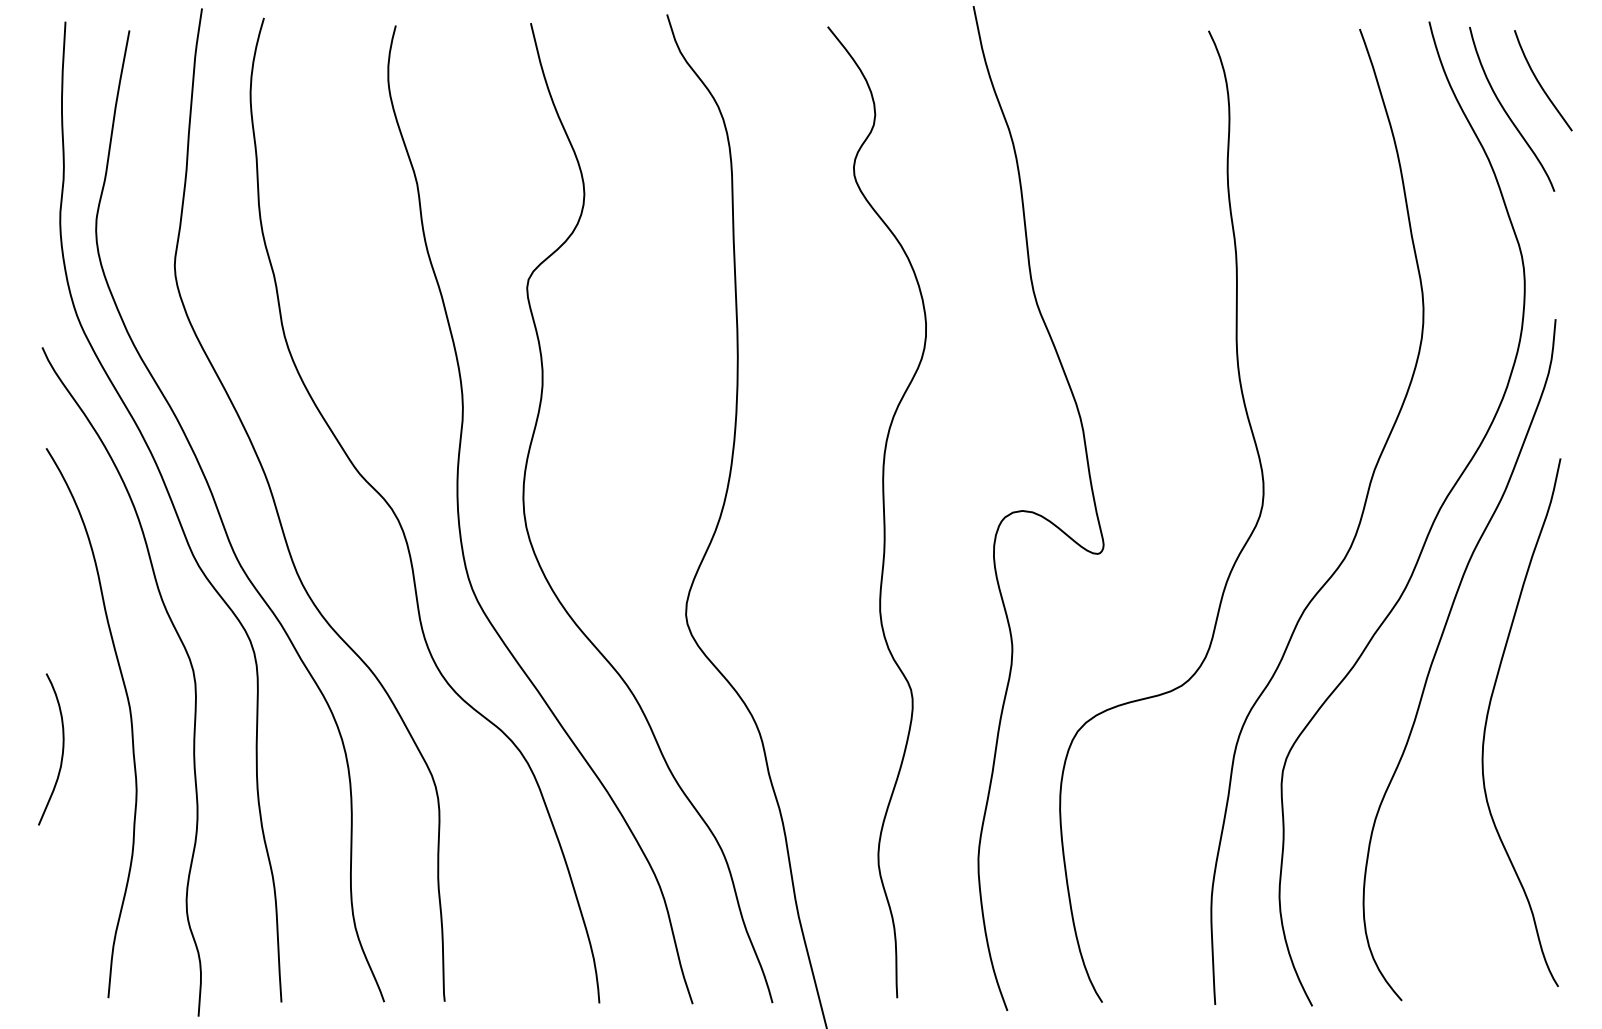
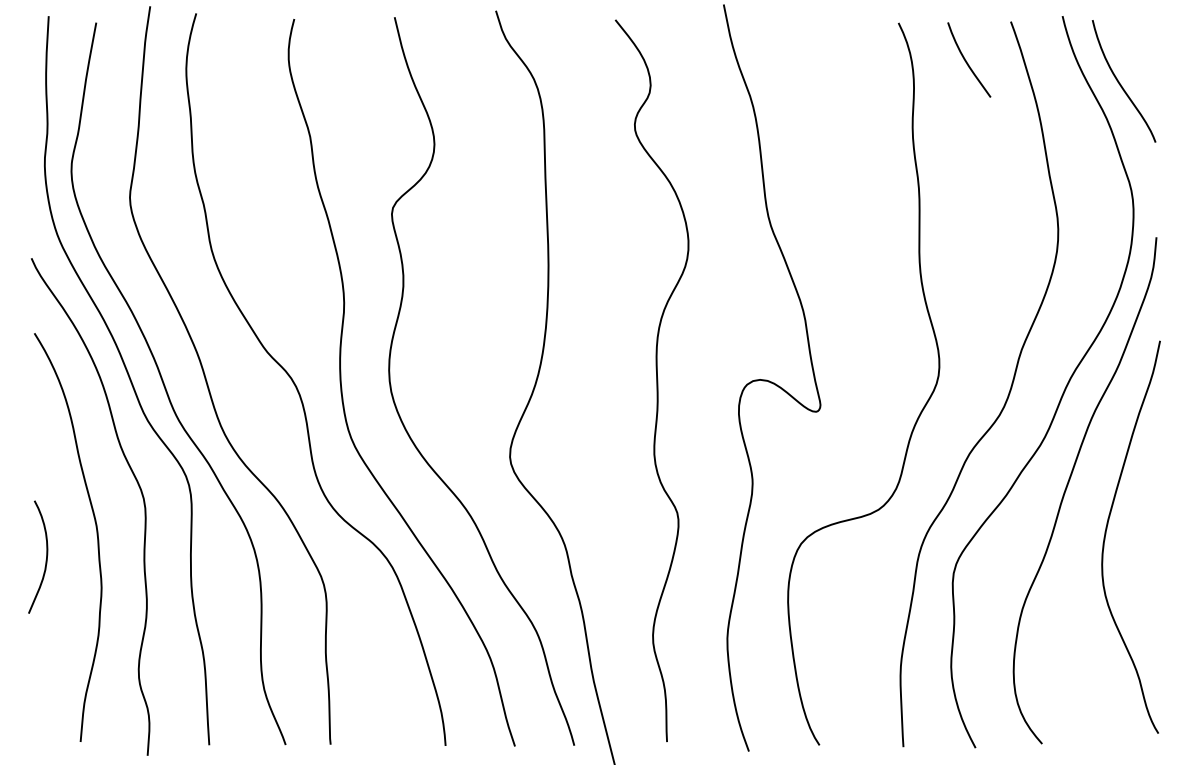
curve: (1540, 82) -> (967, 61), moved

